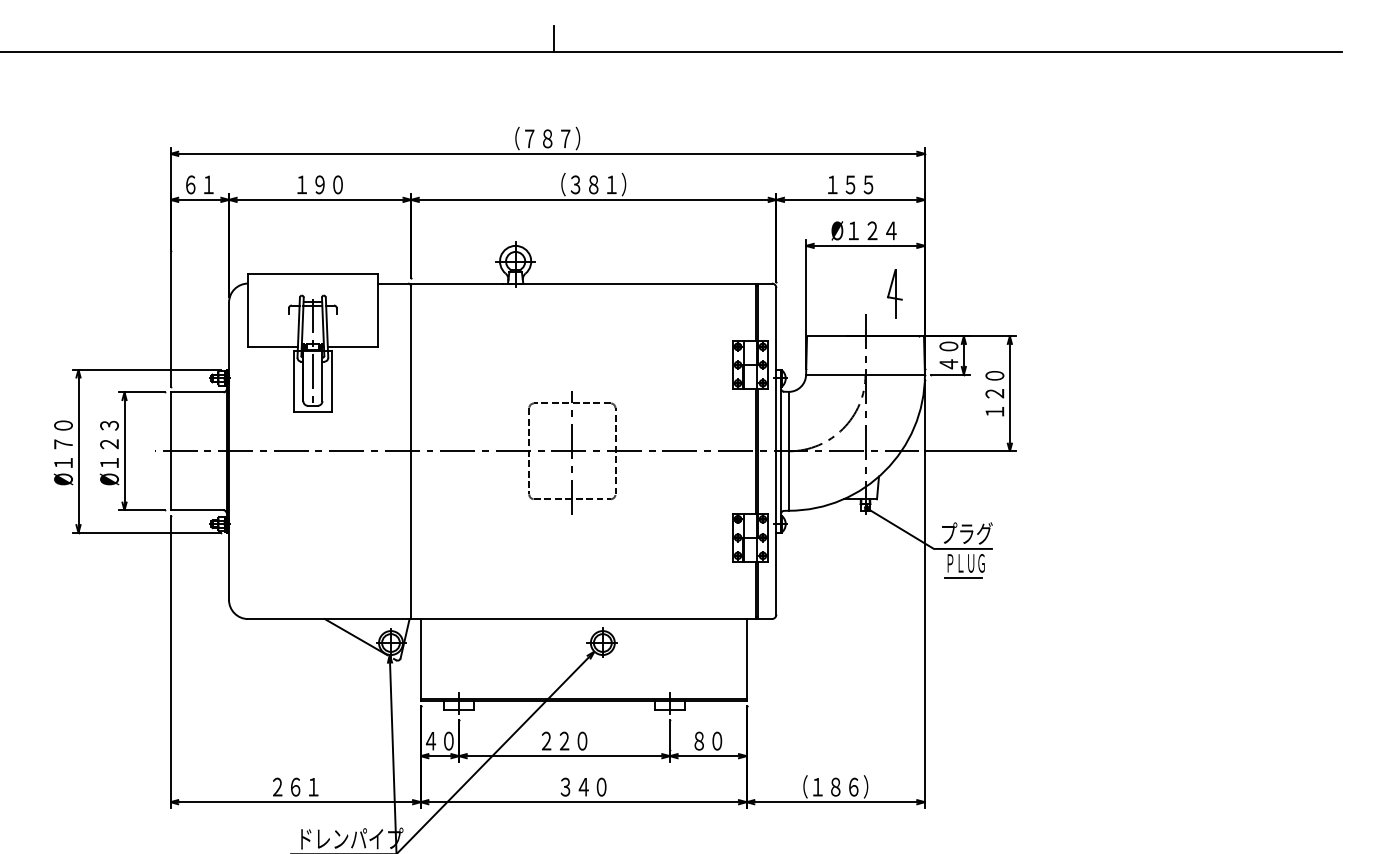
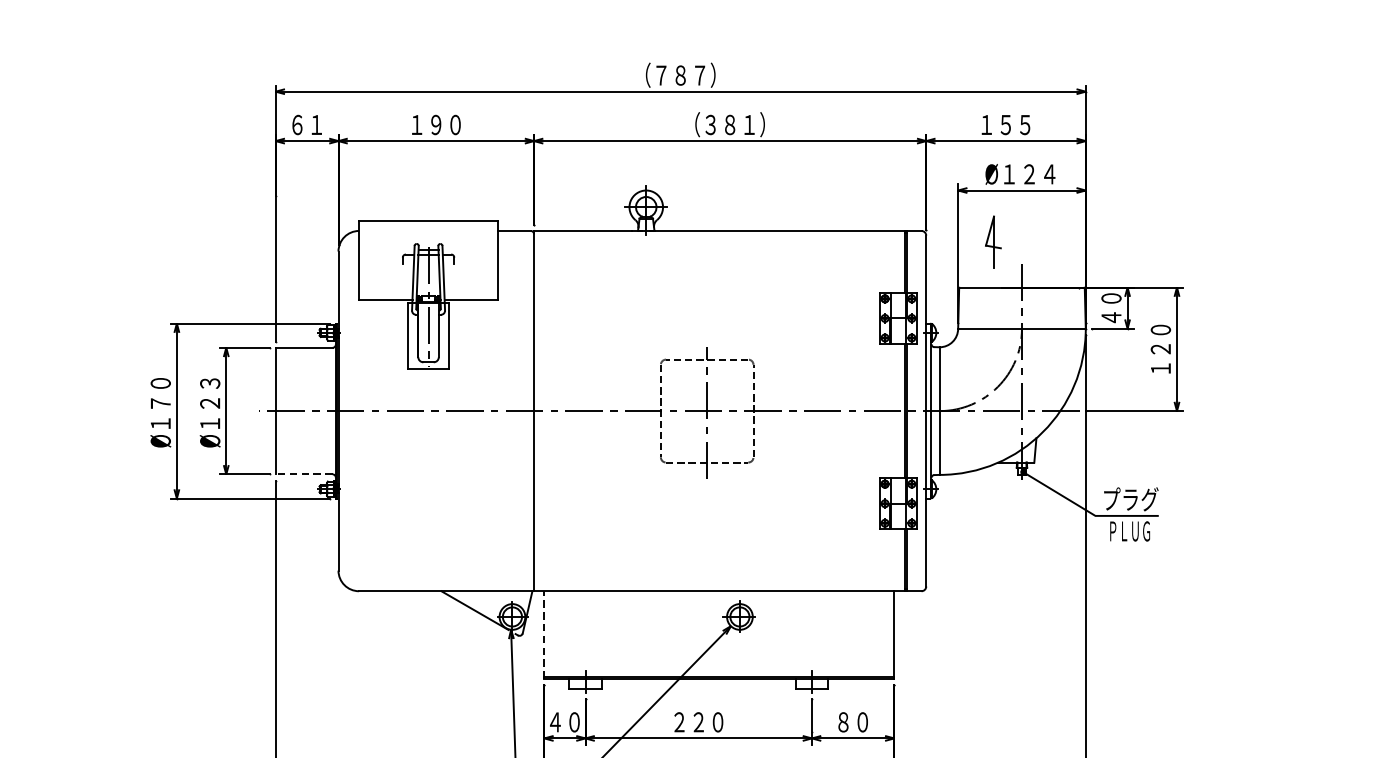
part: (894, 293) -> (992, 241), moved
line: (197, 510) -> (304, 474), solid -> dashed
line: (963, 578) -> (1127, 547), removed
line: (420, 659) -> (544, 634), solid -> dashed

